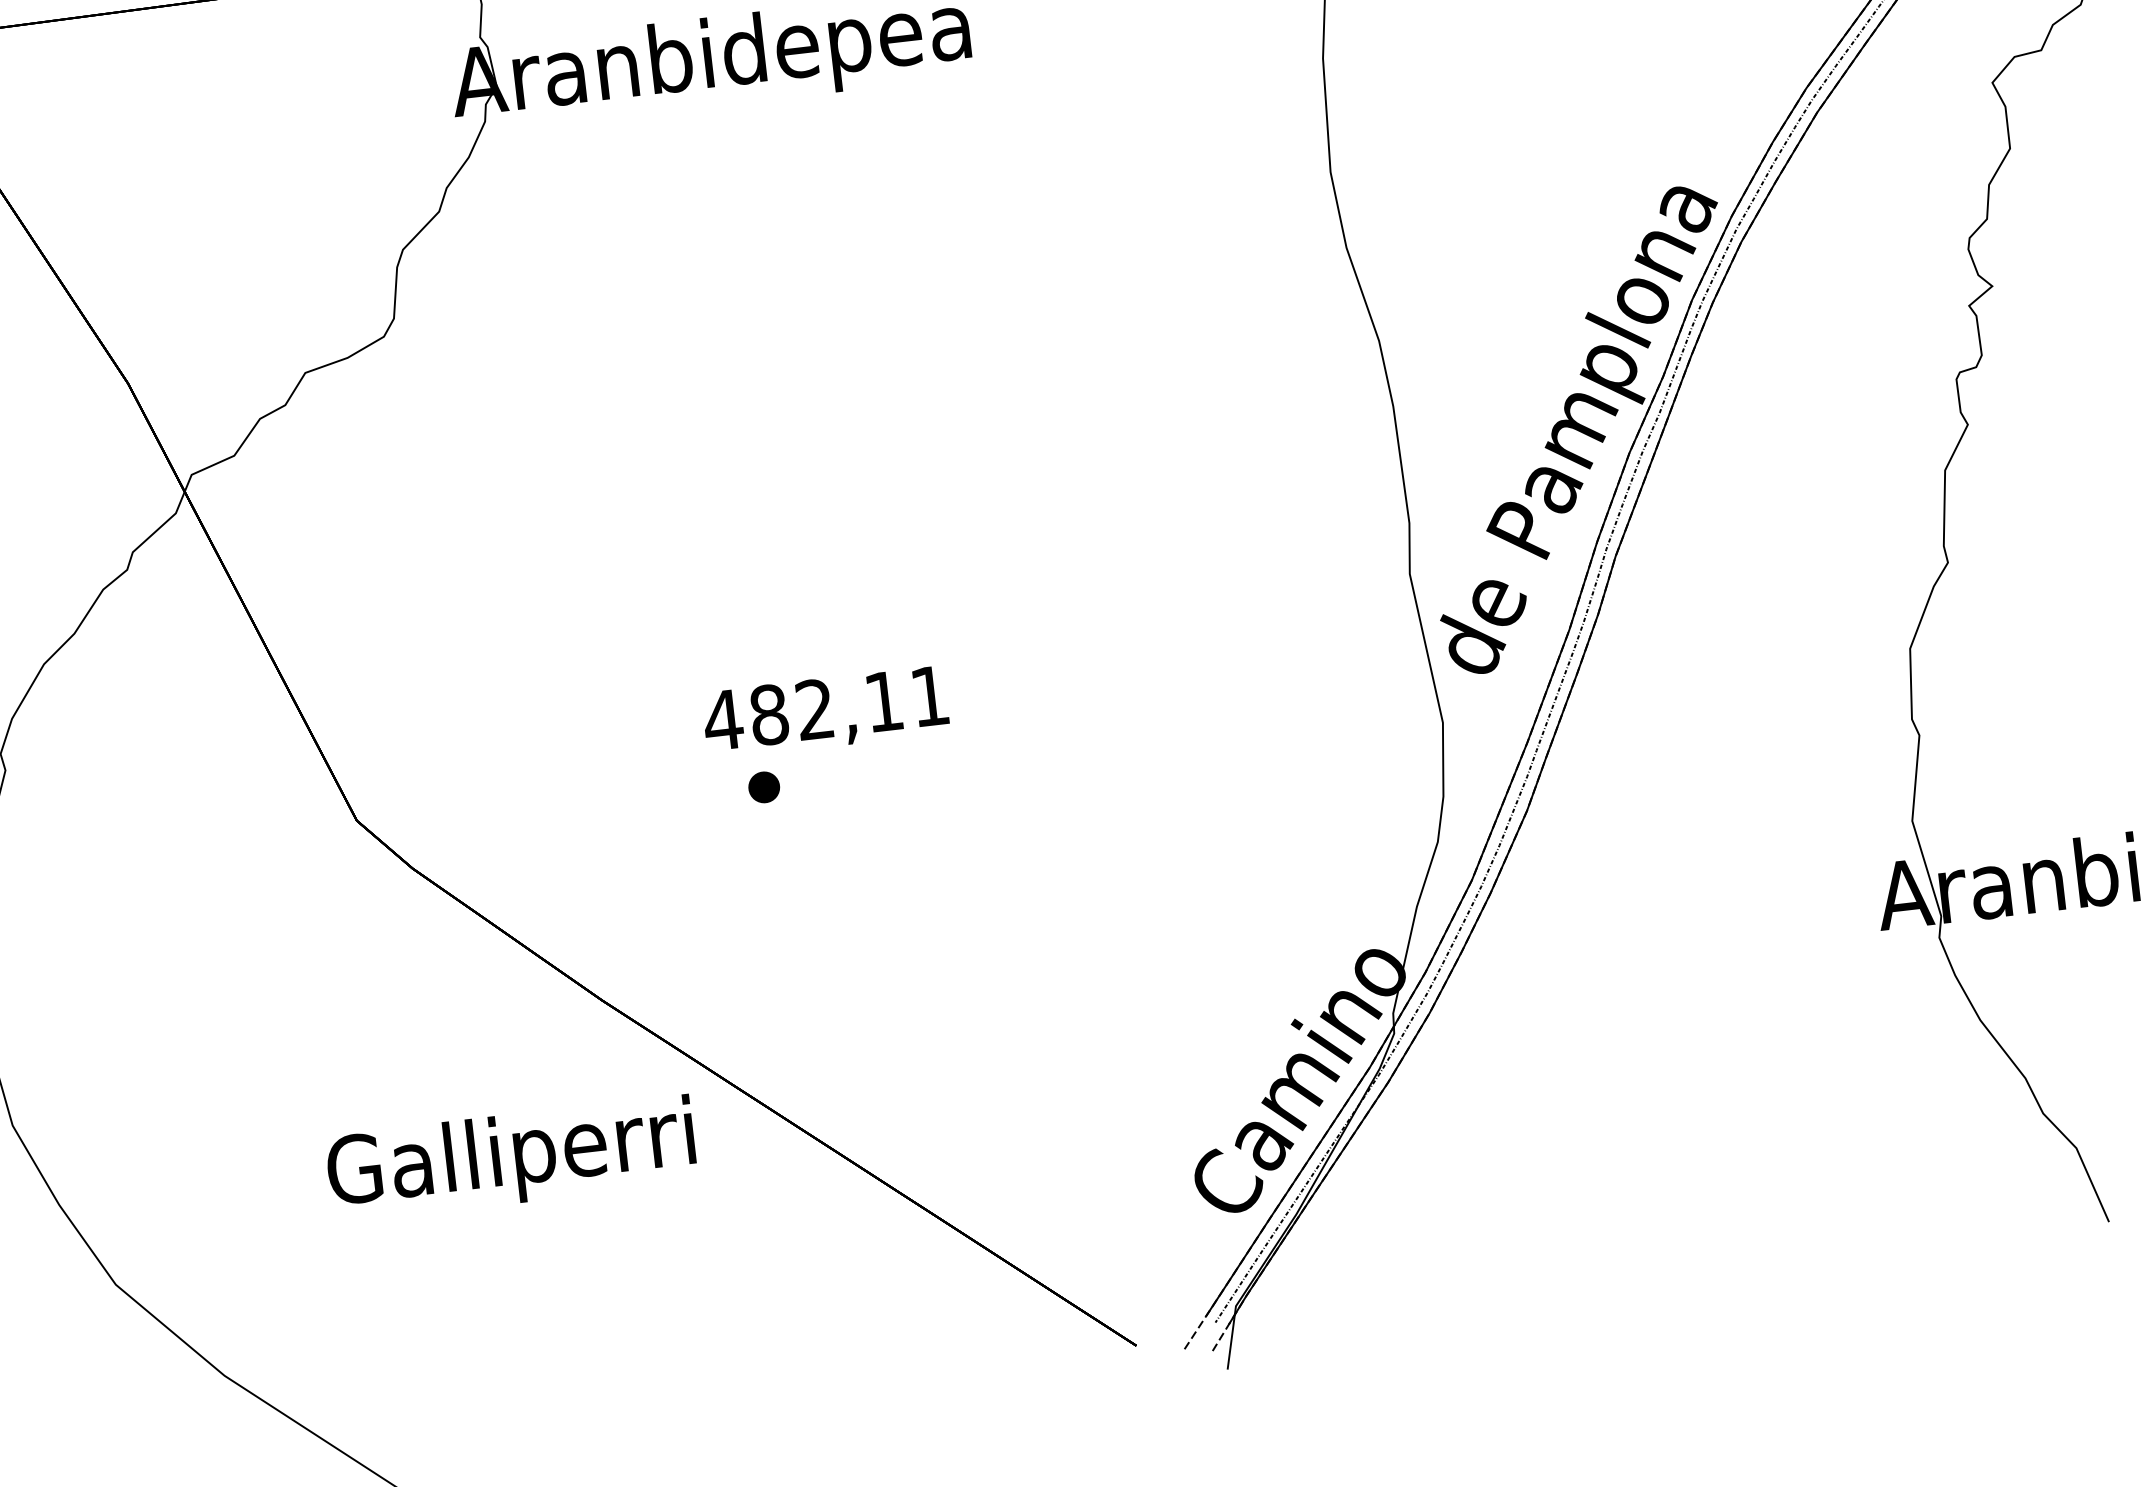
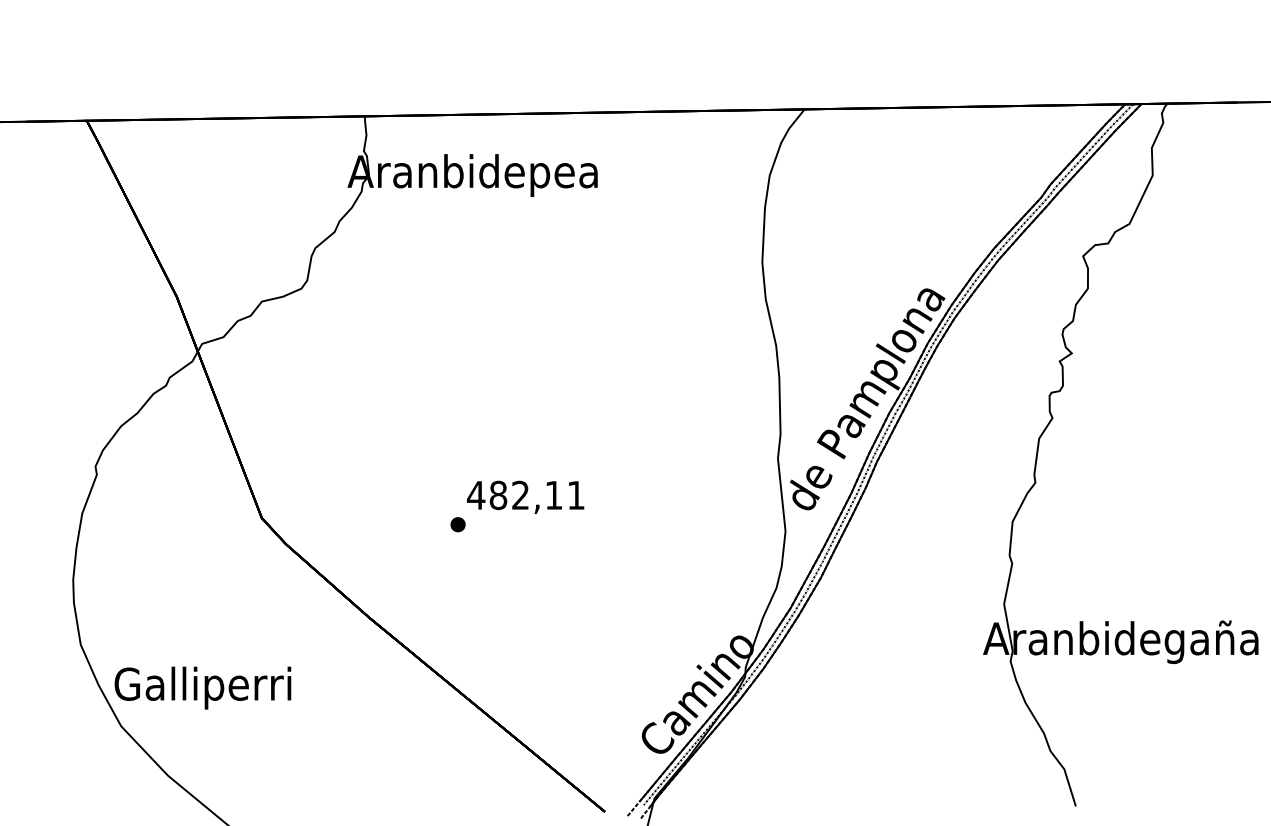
text: (825, 710) -> (525, 496), moved
text: (510, 1157) -> (202, 687), moved

